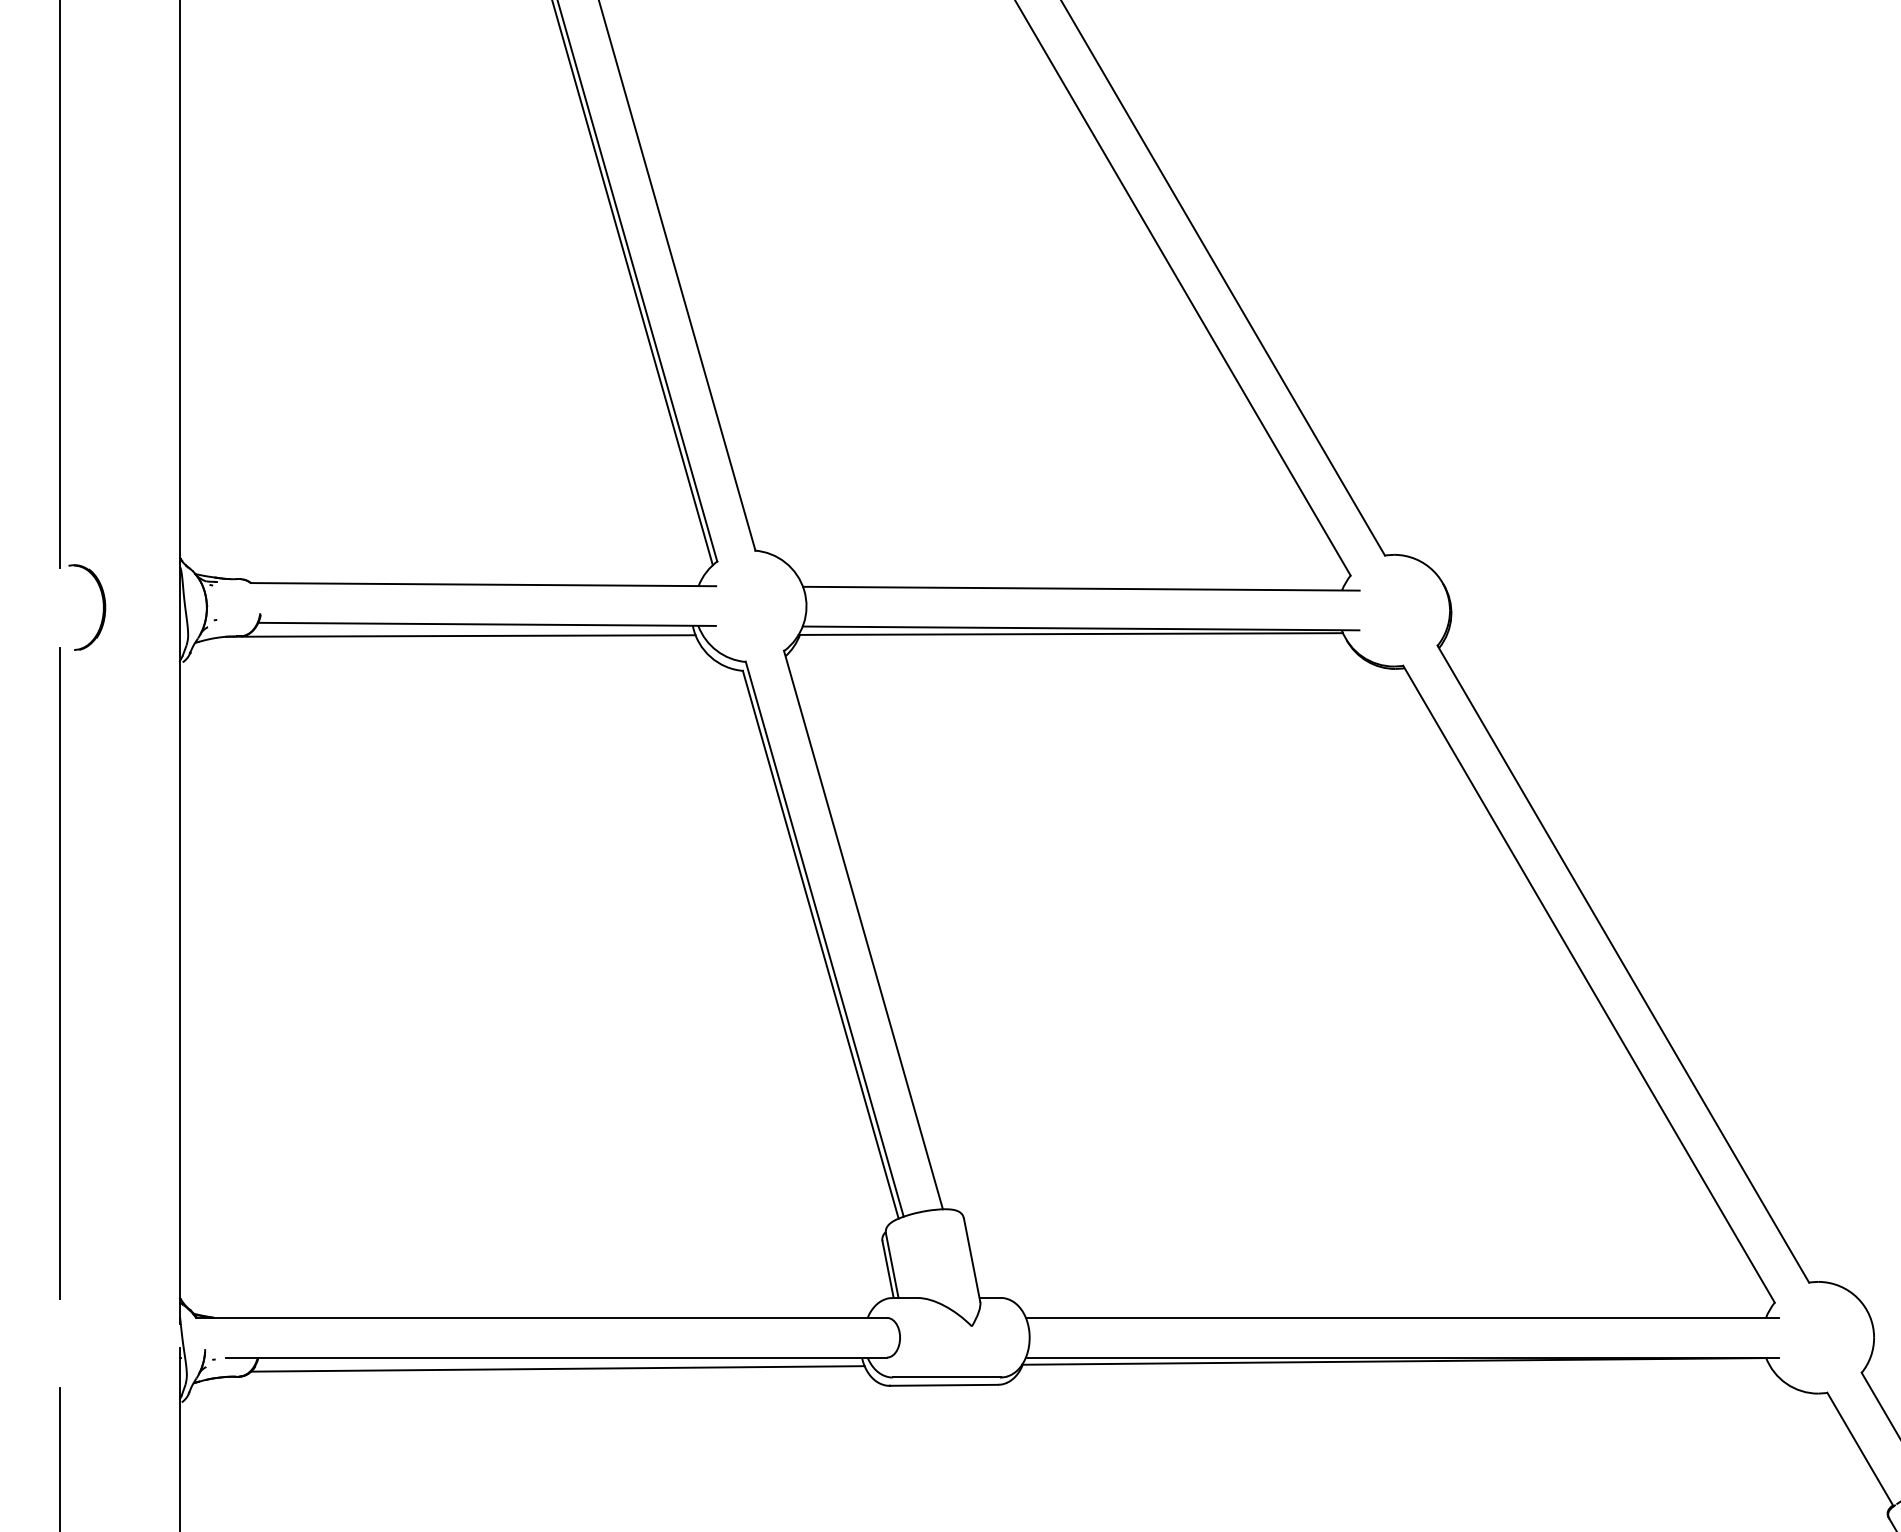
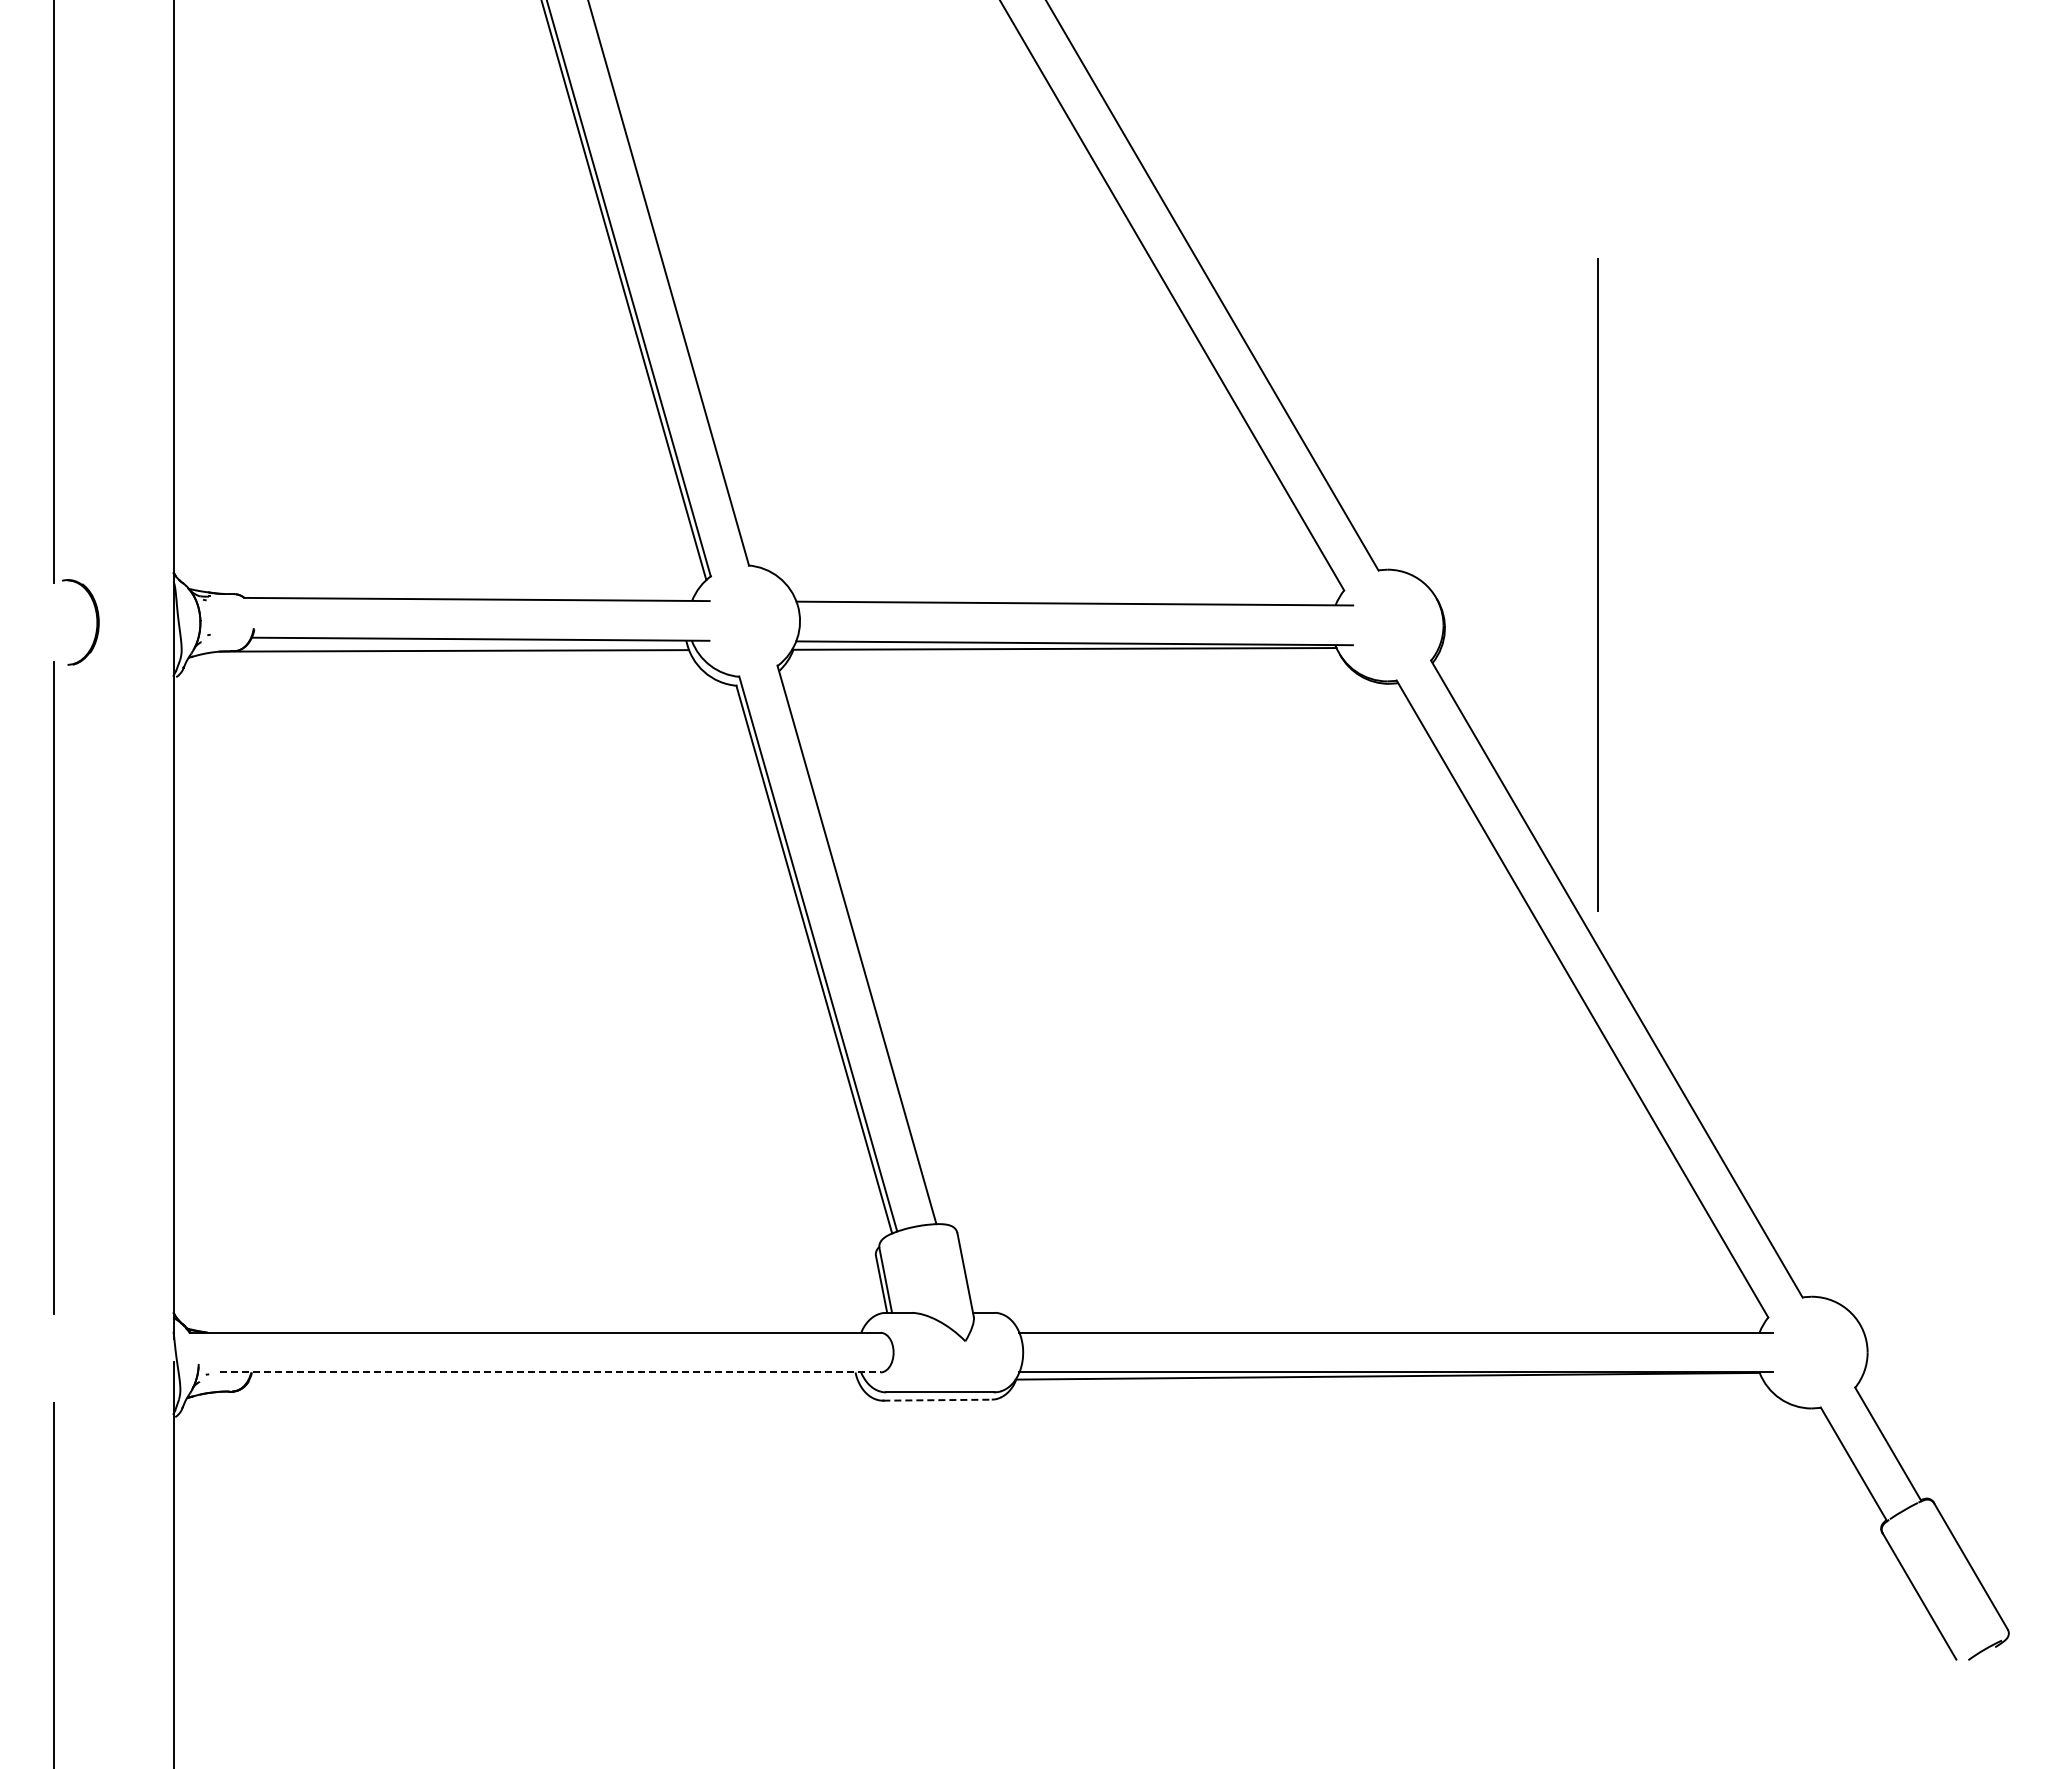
line: (1603, 569) -> (1597, 584), added
line: (556, 1357) -> (550, 1372), solid -> dashed
line: (557, 1368) -> (551, 1383), removed
line: (943, 1385) -> (937, 1400), solid -> dashed

